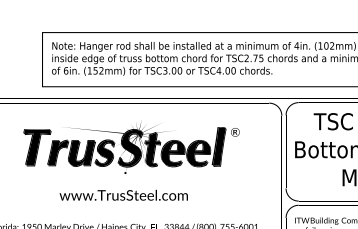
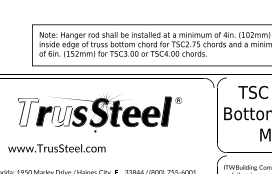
fill: (37, 147) -> (28, 112), removed
fill: (81, 153) -> (61, 116), removed
text: (123, 194) -> (56, 147), moved

